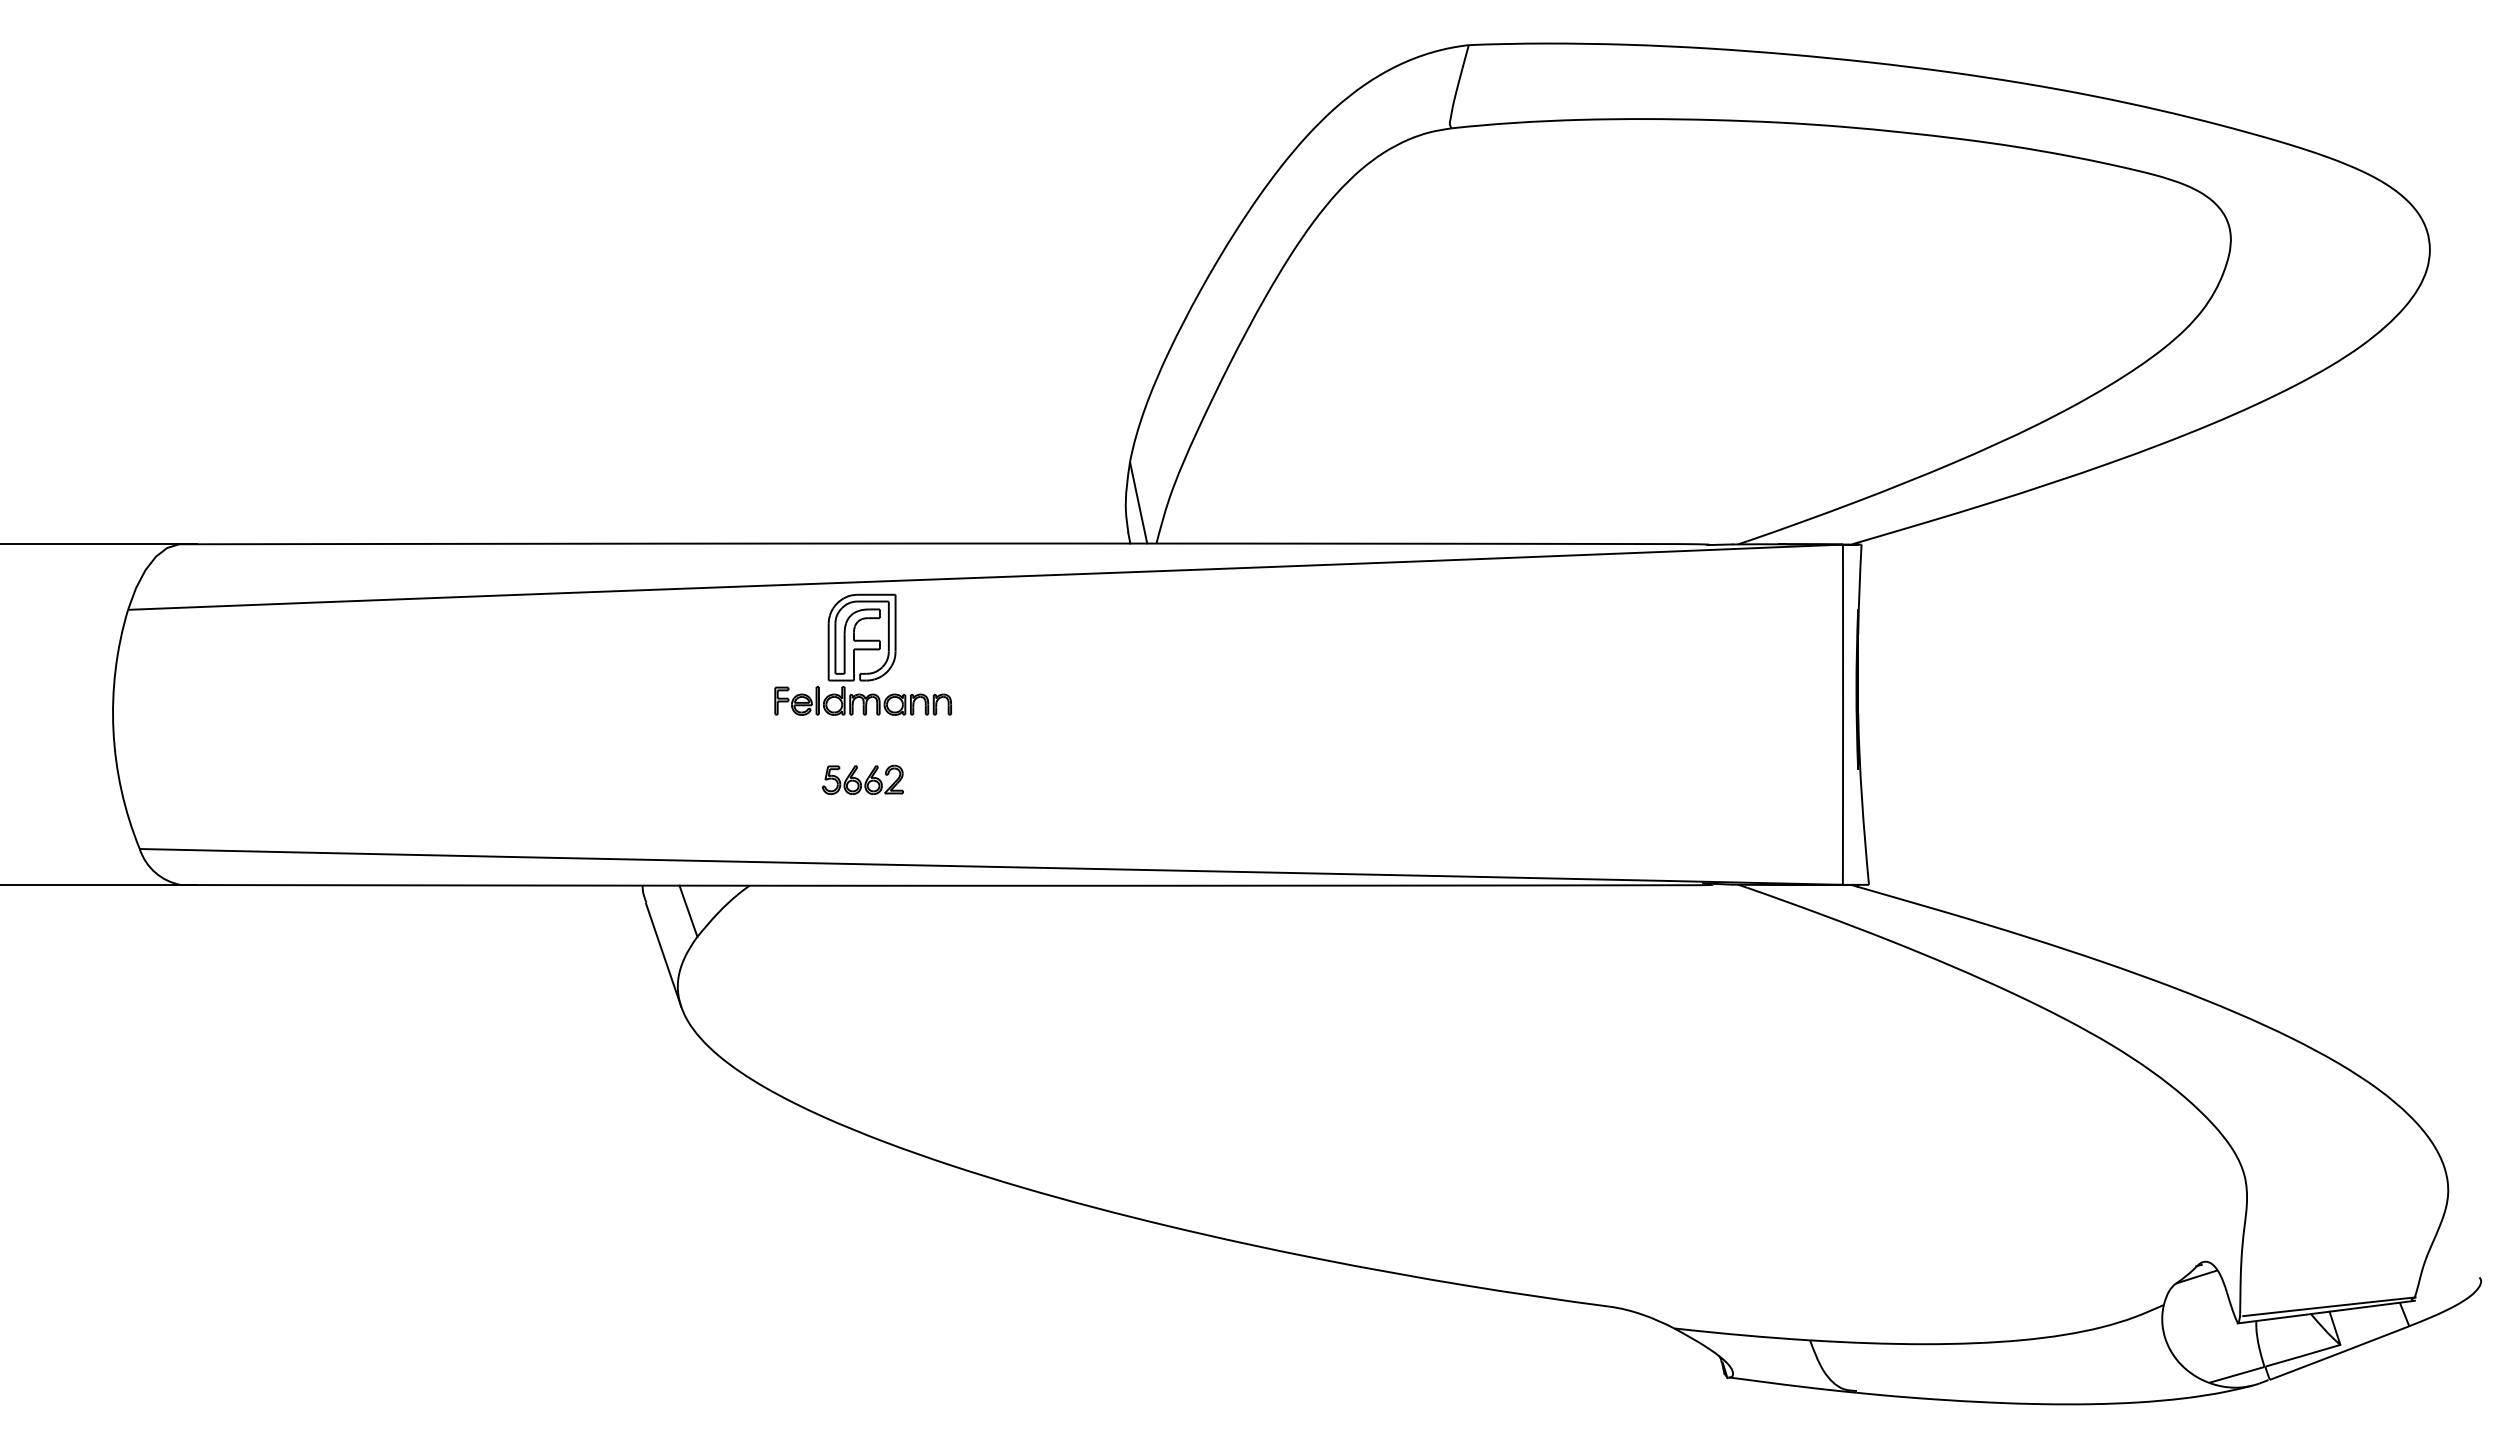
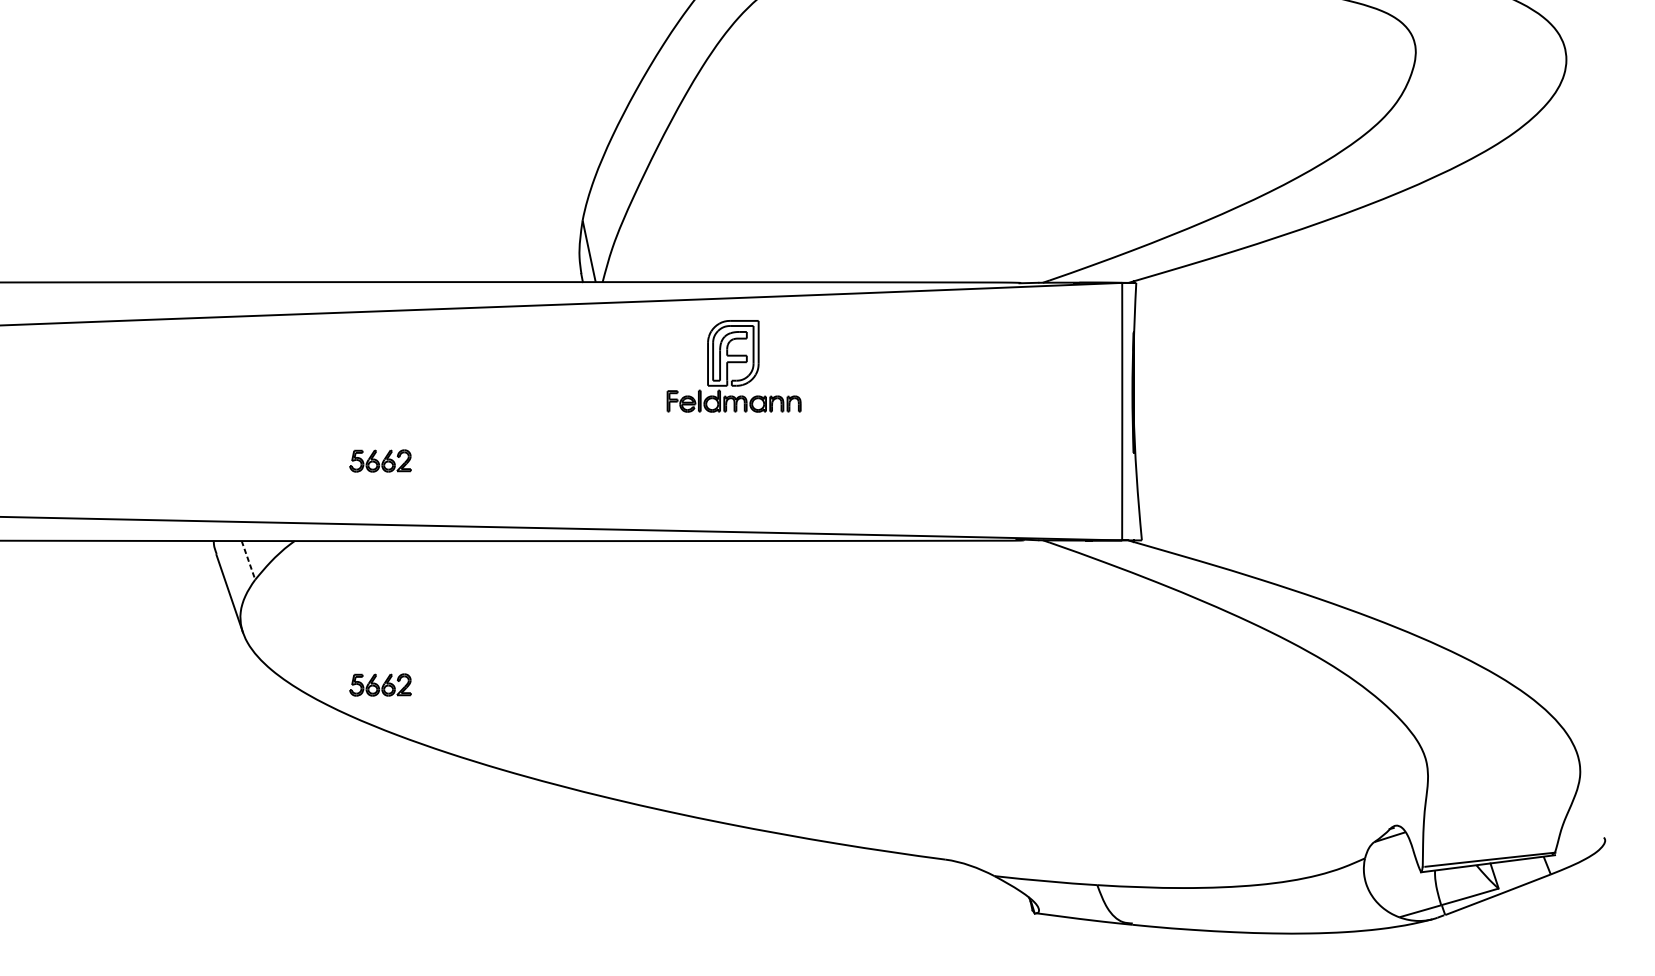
part: (862, 654) -> (733, 366), moved
line: (688, 911) -> (248, 560), solid -> dashed
part: (862, 1075) -> (380, 684), added

